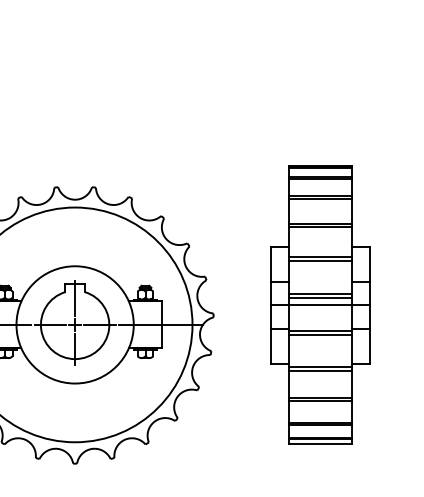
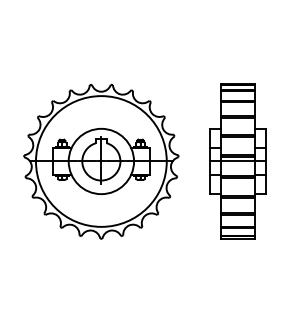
part: (319, 305) -> (237, 161), moved

